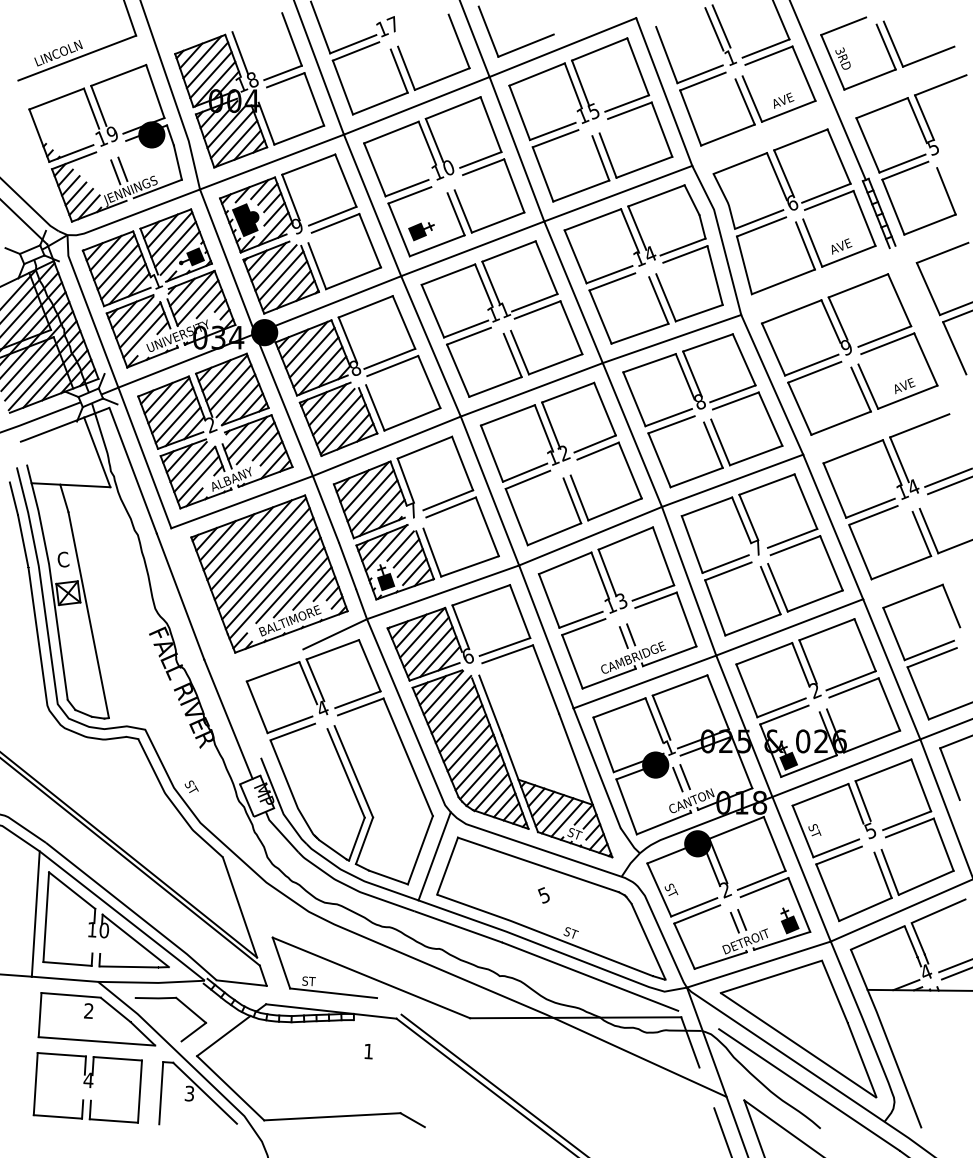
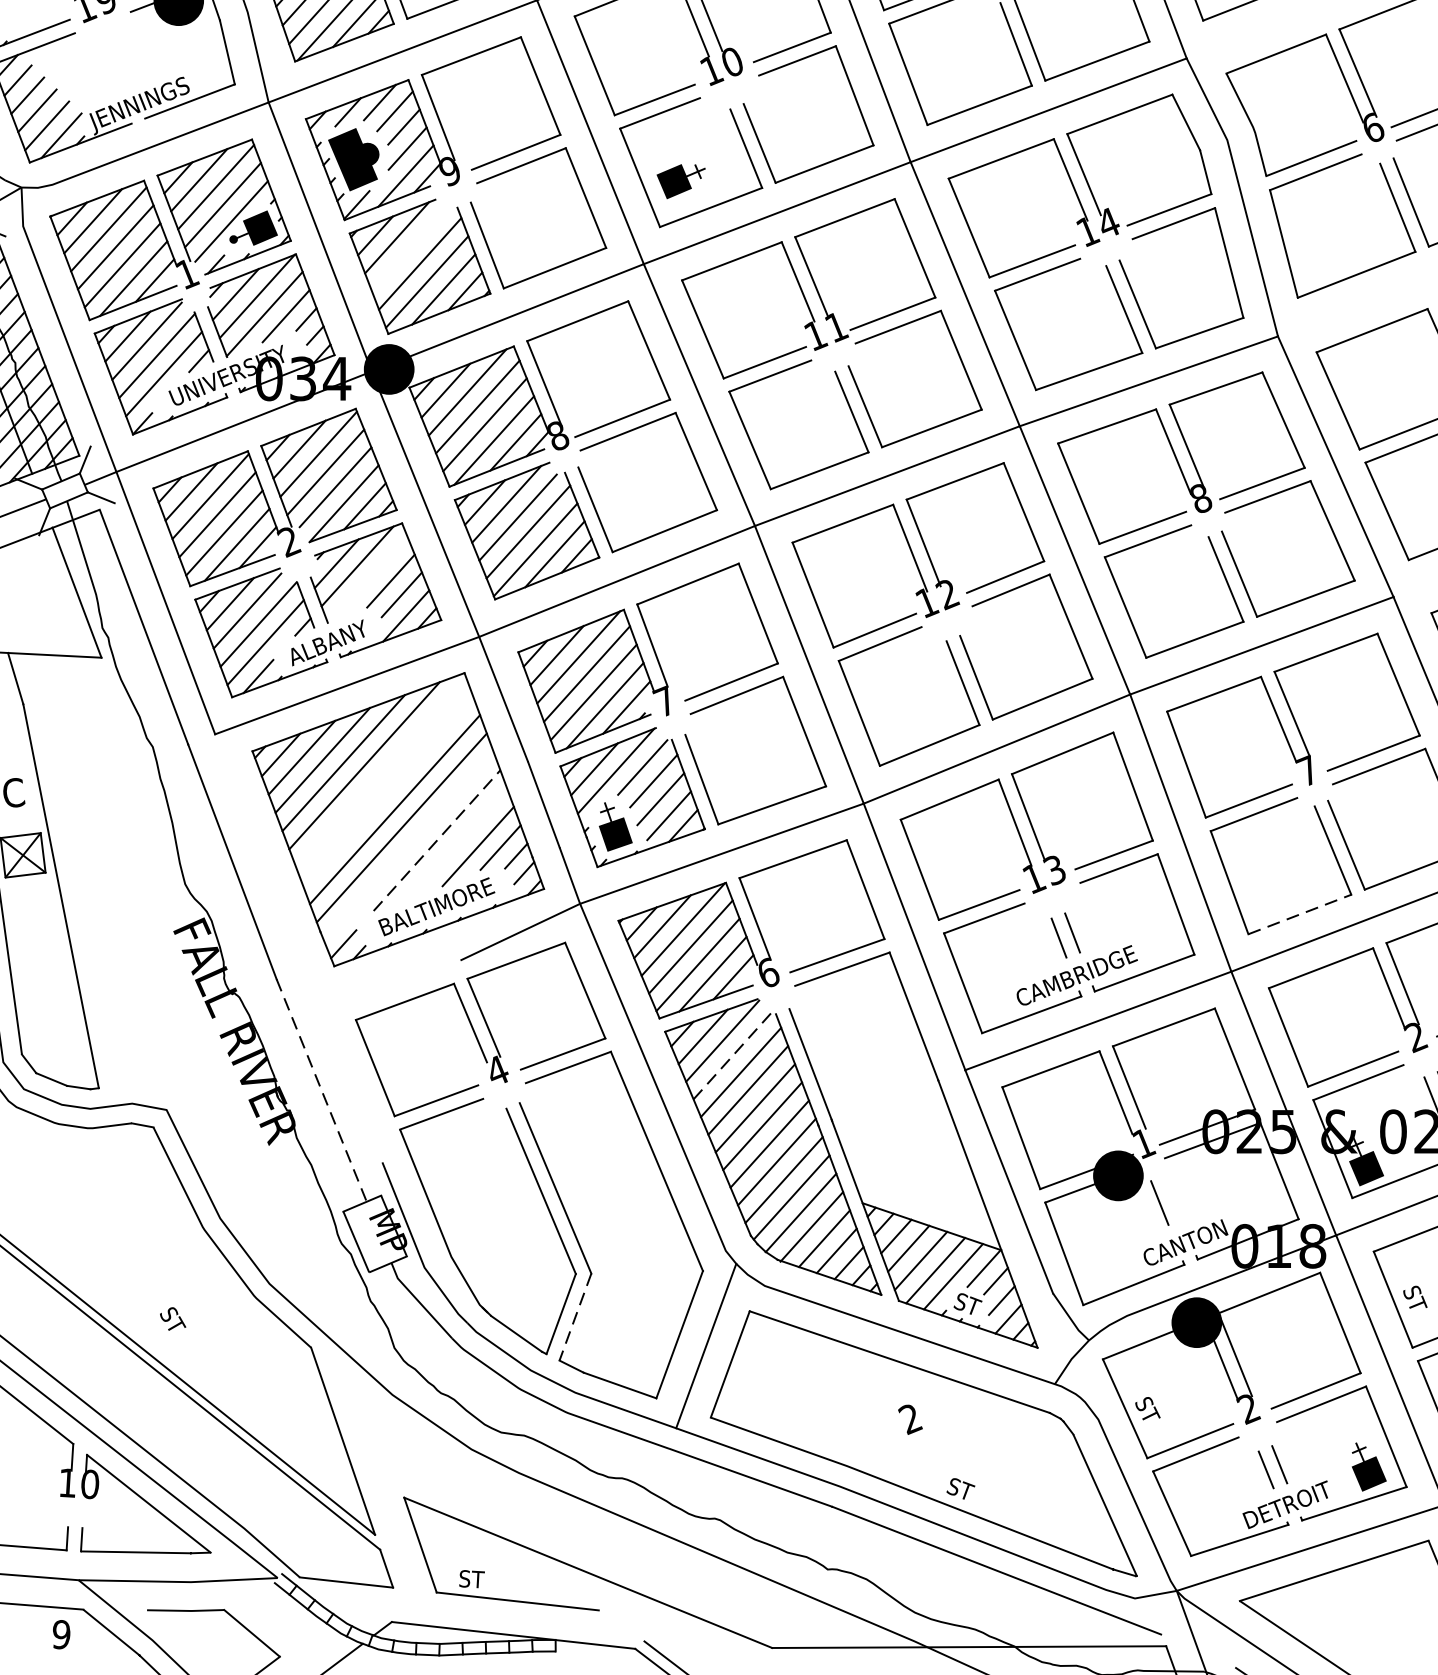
line: (122, 169) -> (124, 65), removed
line: (115, 172) -> (111, 70), removed
line: (275, 267) -> (409, 247), removed
line: (255, 443) -> (372, 576), removed
line: (260, 548) -> (381, 771), removed
line: (263, 558) -> (387, 790), removed
line: (290, 585) -> (437, 840), solid -> dashed
line: (274, 587) -> (407, 844), removed
line: (300, 587) -> (456, 844), removed
line: (752, 624) -> (1298, 913), solid -> dashed
line: (449, 699) -> (733, 1053), solid -> dashed
line: (228, 719) -> (321, 1090), solid -> dashed
line: (684, 777) -> (1172, 1199), removed
text: (191, 786) -> (172, 1318), moved
line: (364, 840) -> (575, 1316), solid -> dashed
text: (543, 895) -> (909, 1419), 5 -> 2
text: (88, 1010) -> (60, 1633), 2 -> 9

